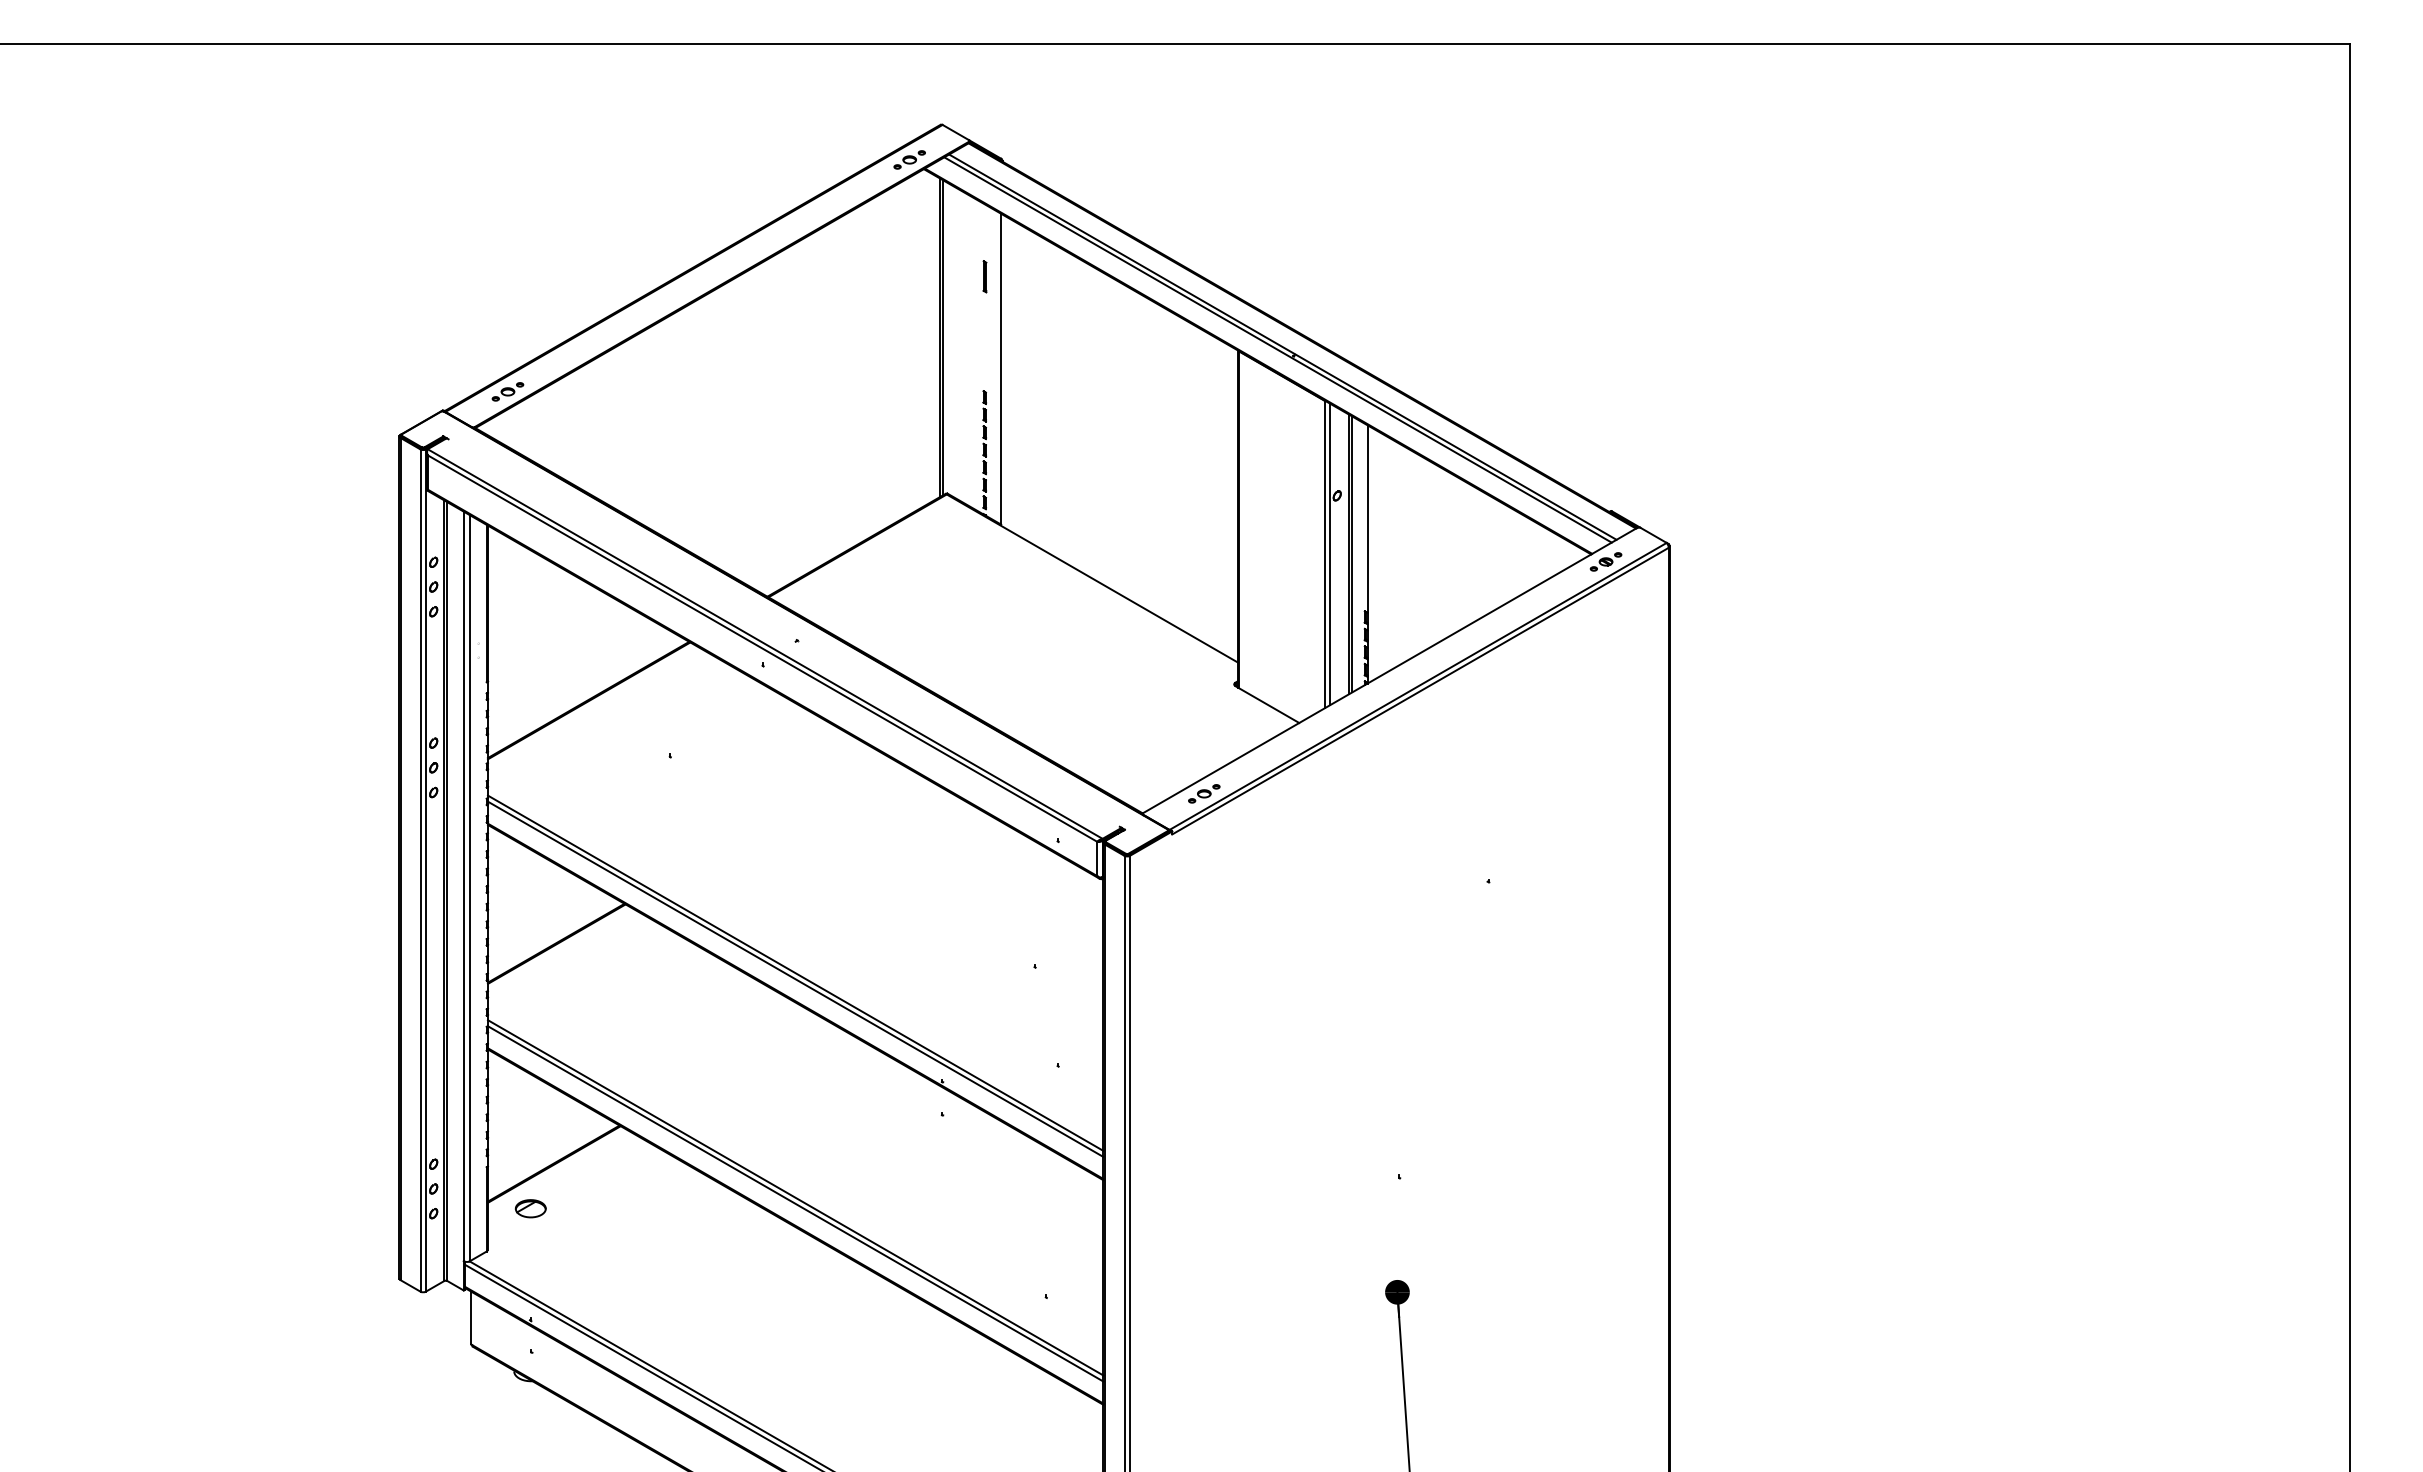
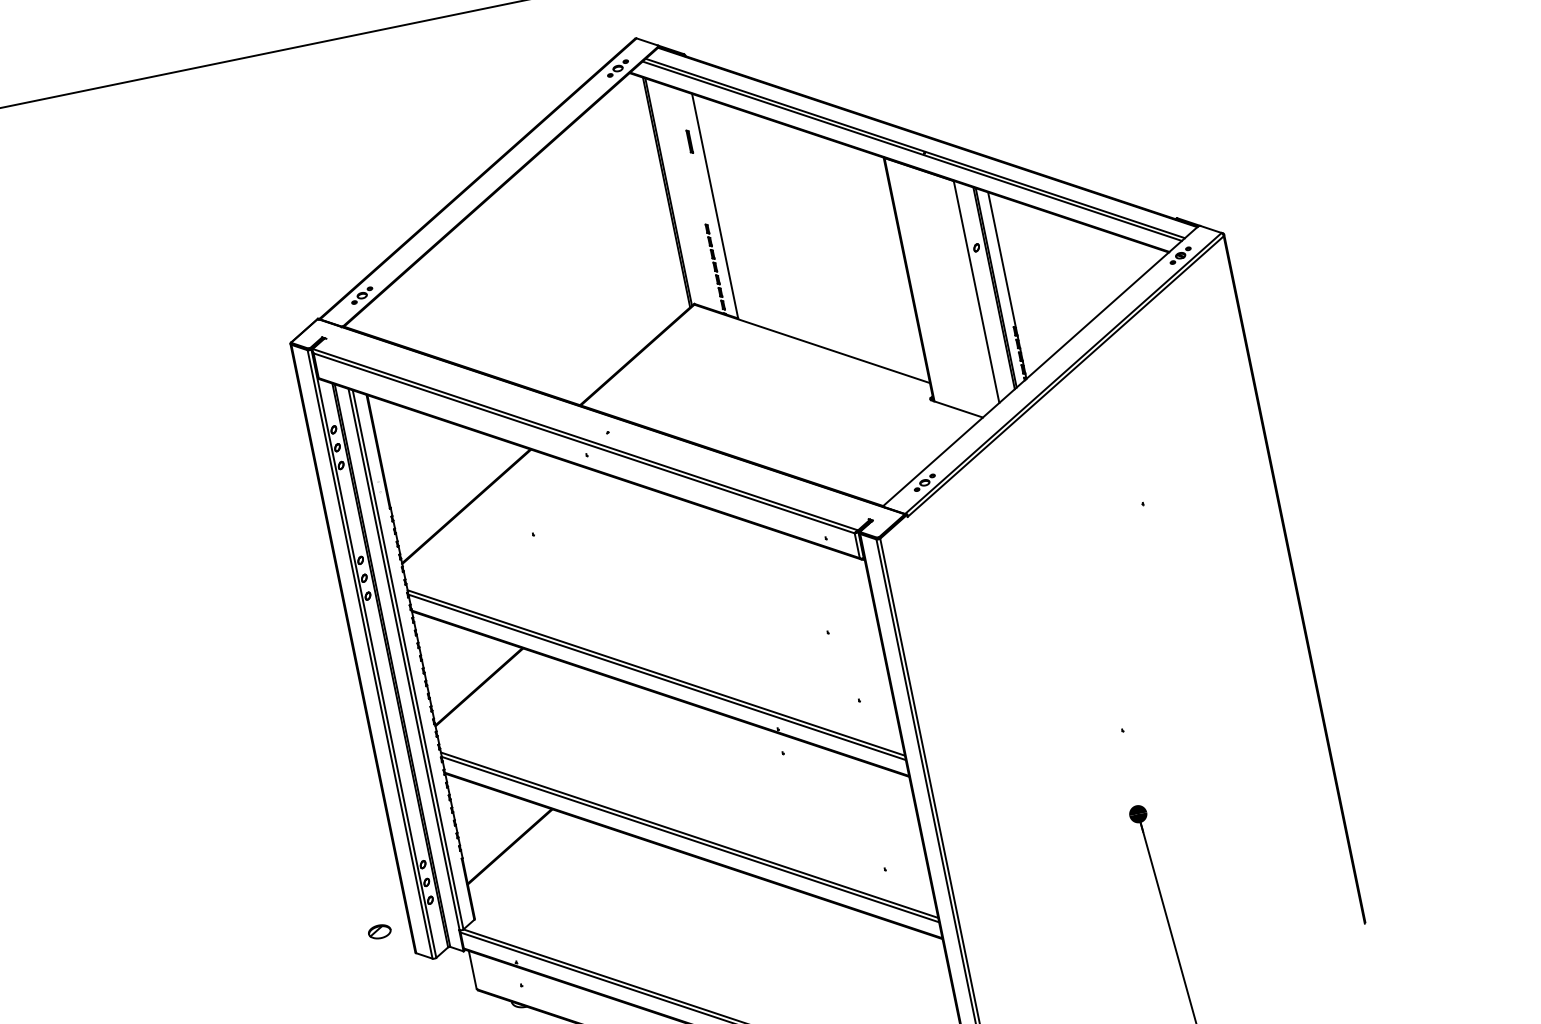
line: (1330, 554) -> (980, 291), removed
part: (530, 1208) -> (379, 931), moved

